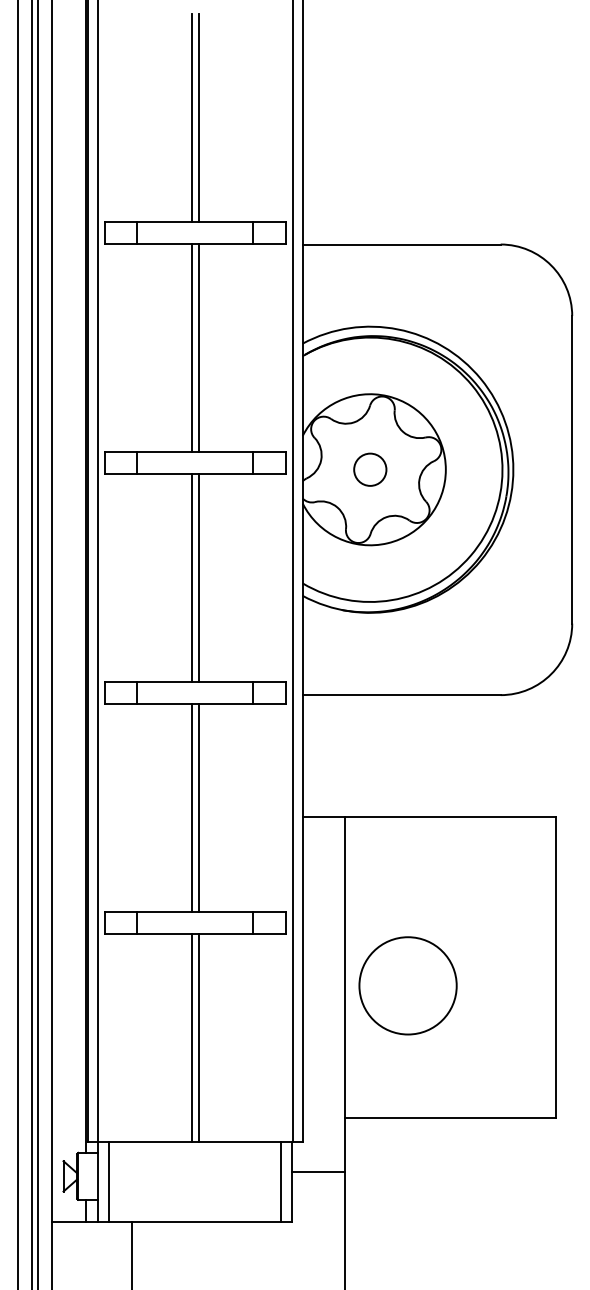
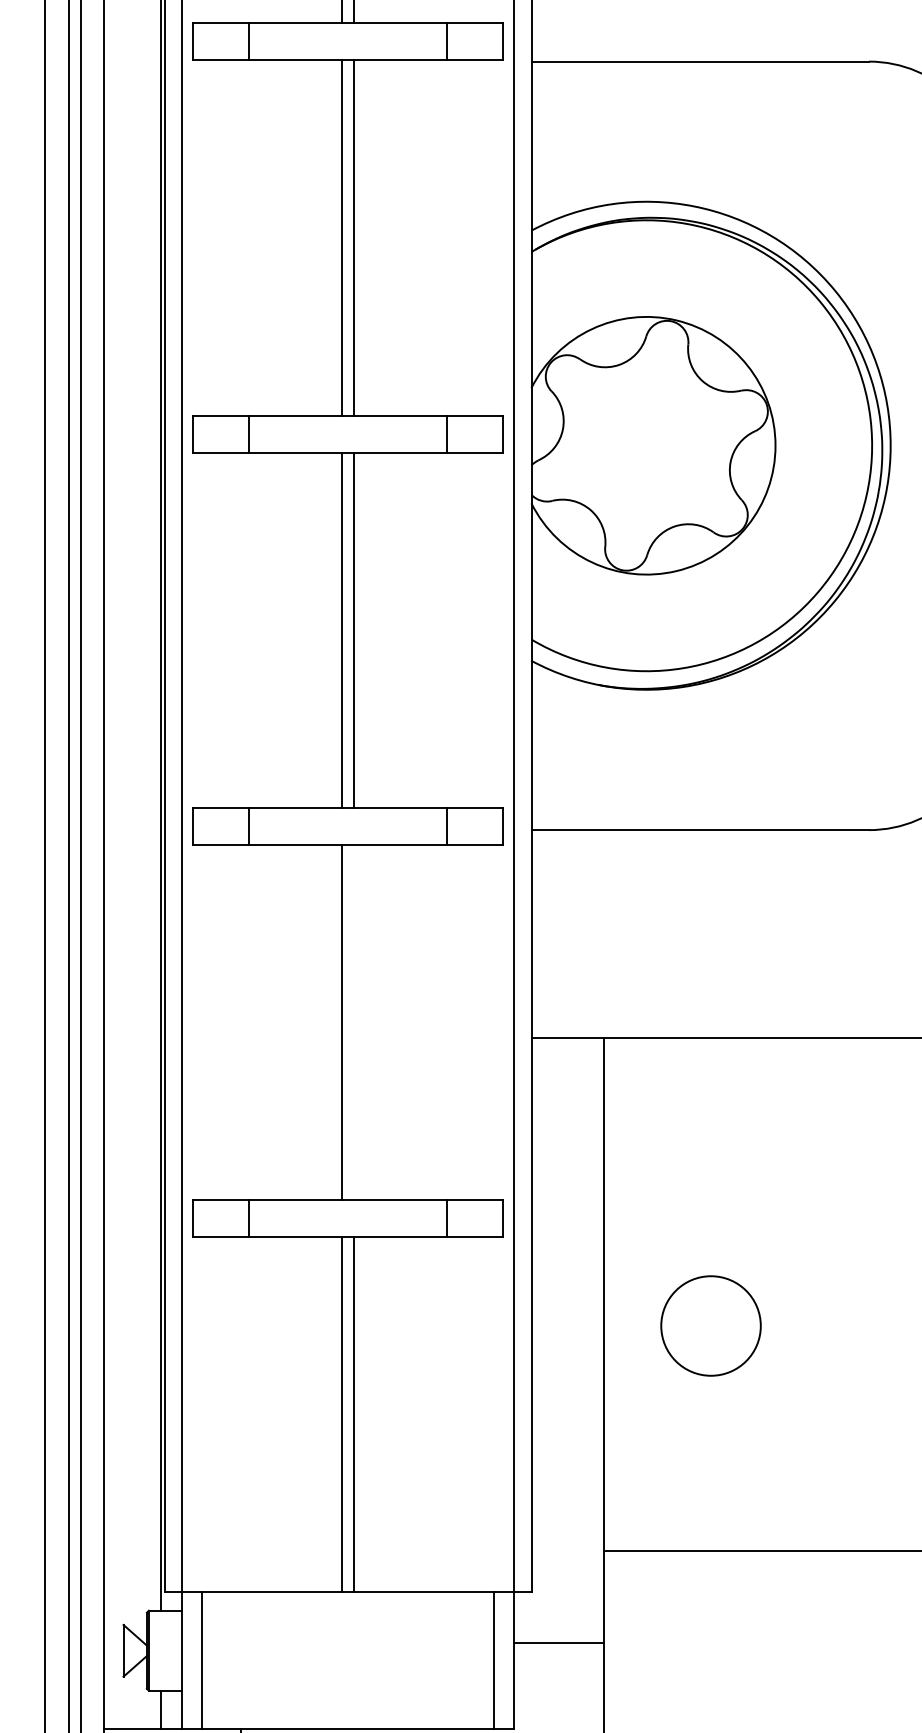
circle: (370, 469) -> (647, 445), removed
line: (198, 807) -> (353, 1021), removed
circle: (407, 985) -> (710, 1325), size x0.6

